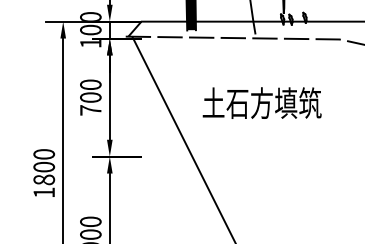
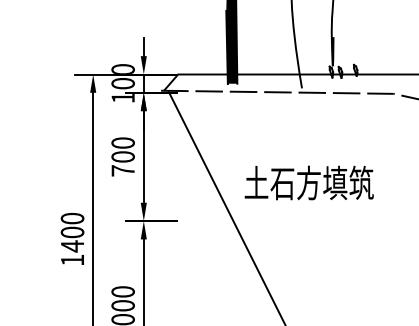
text: (261, 102) -> (308, 182), moved
text: (44, 180) -> (72, 246), 1800 -> 1400

